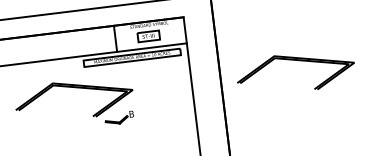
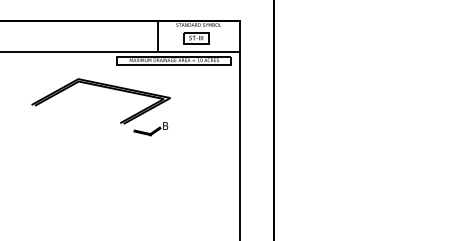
part: (294, 60) -> (362, 87), removed

